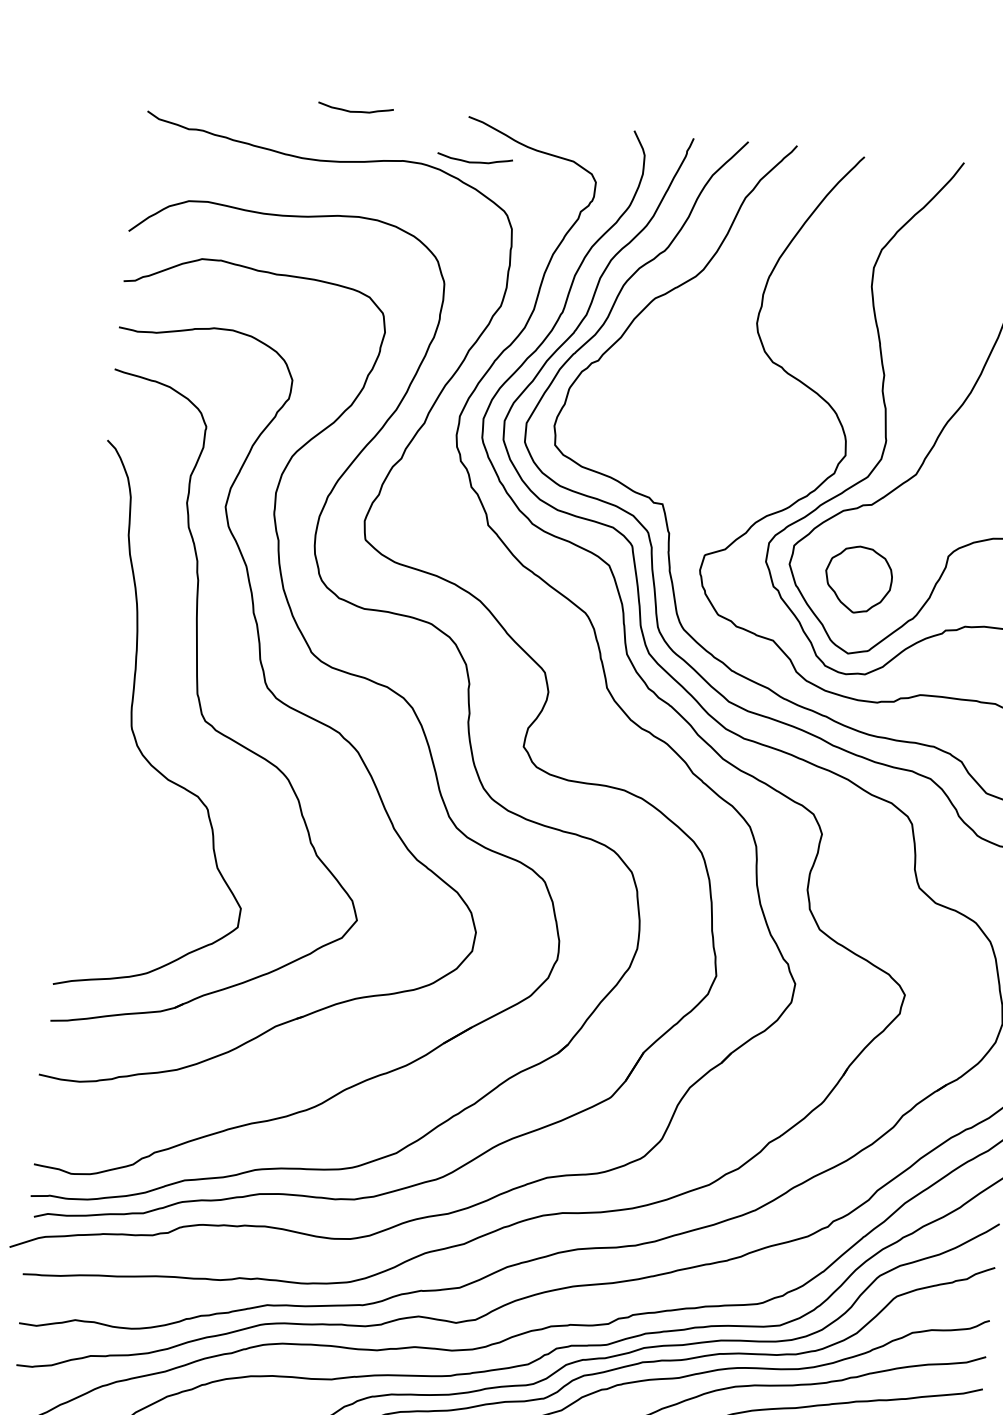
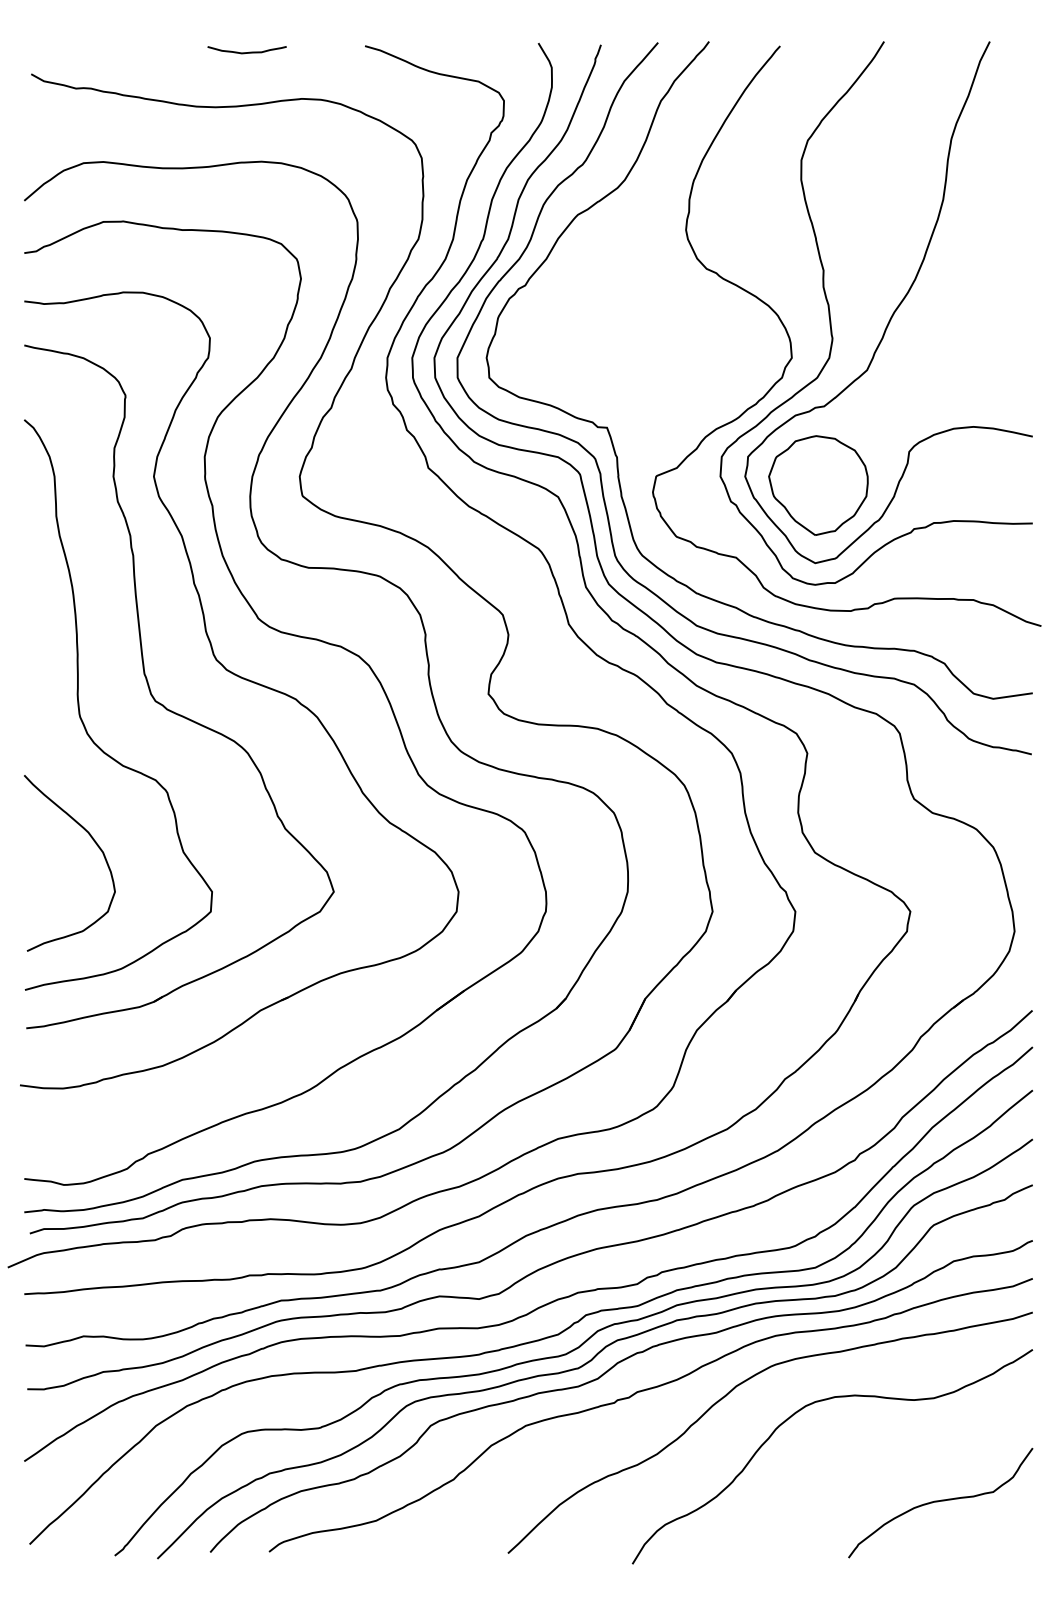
curve: (474, 162) -> (375, 92), removed
part: (858, 579) -> (818, 485), size x1.43
curve: (135, 853) -> (96, 845), added

